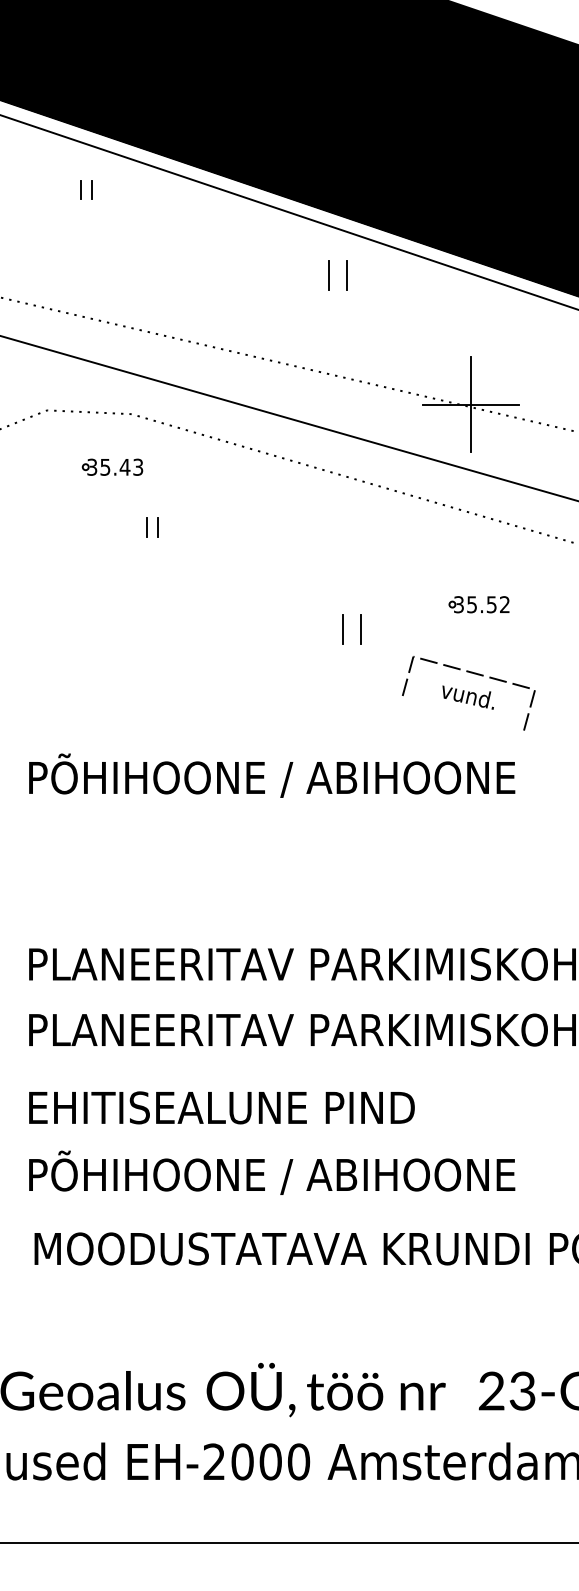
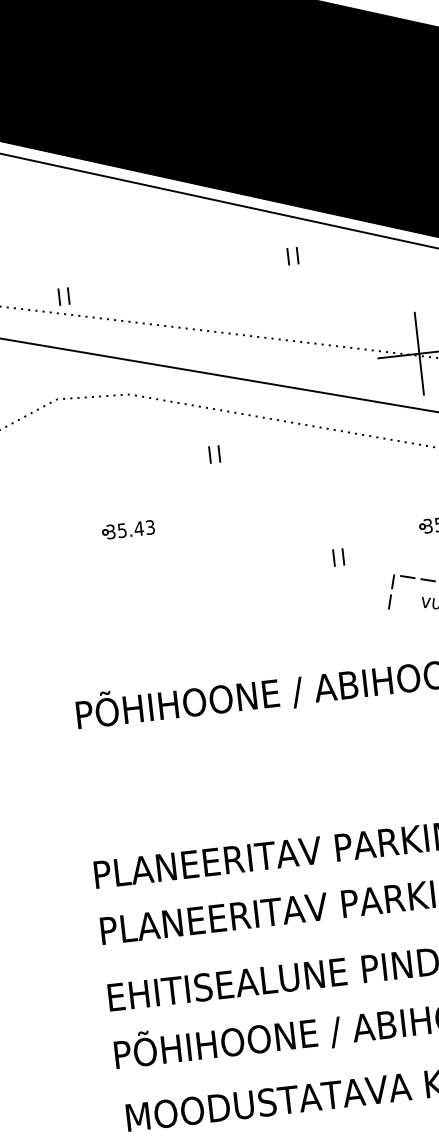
part: (86, 189) -> (64, 296), moved
part: (337, 275) -> (292, 256), size x0.62
part: (112, 466) -> (128, 529), moved
part: (152, 527) -> (214, 454), moved
part: (351, 628) -> (338, 556), size x0.62

